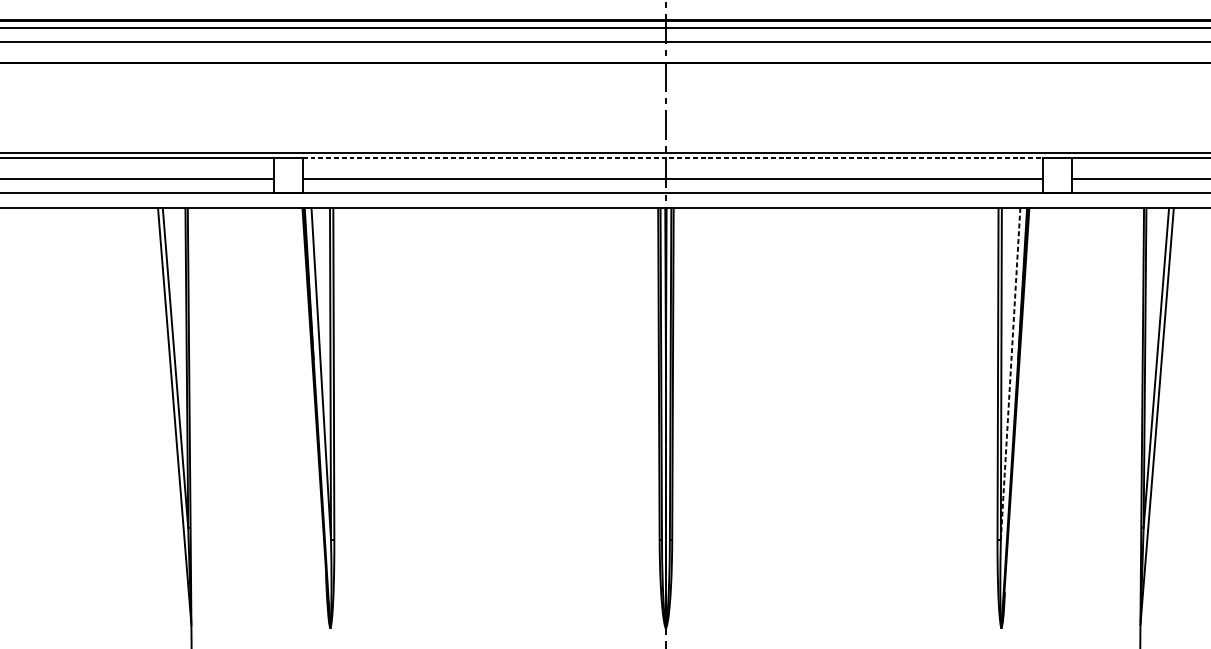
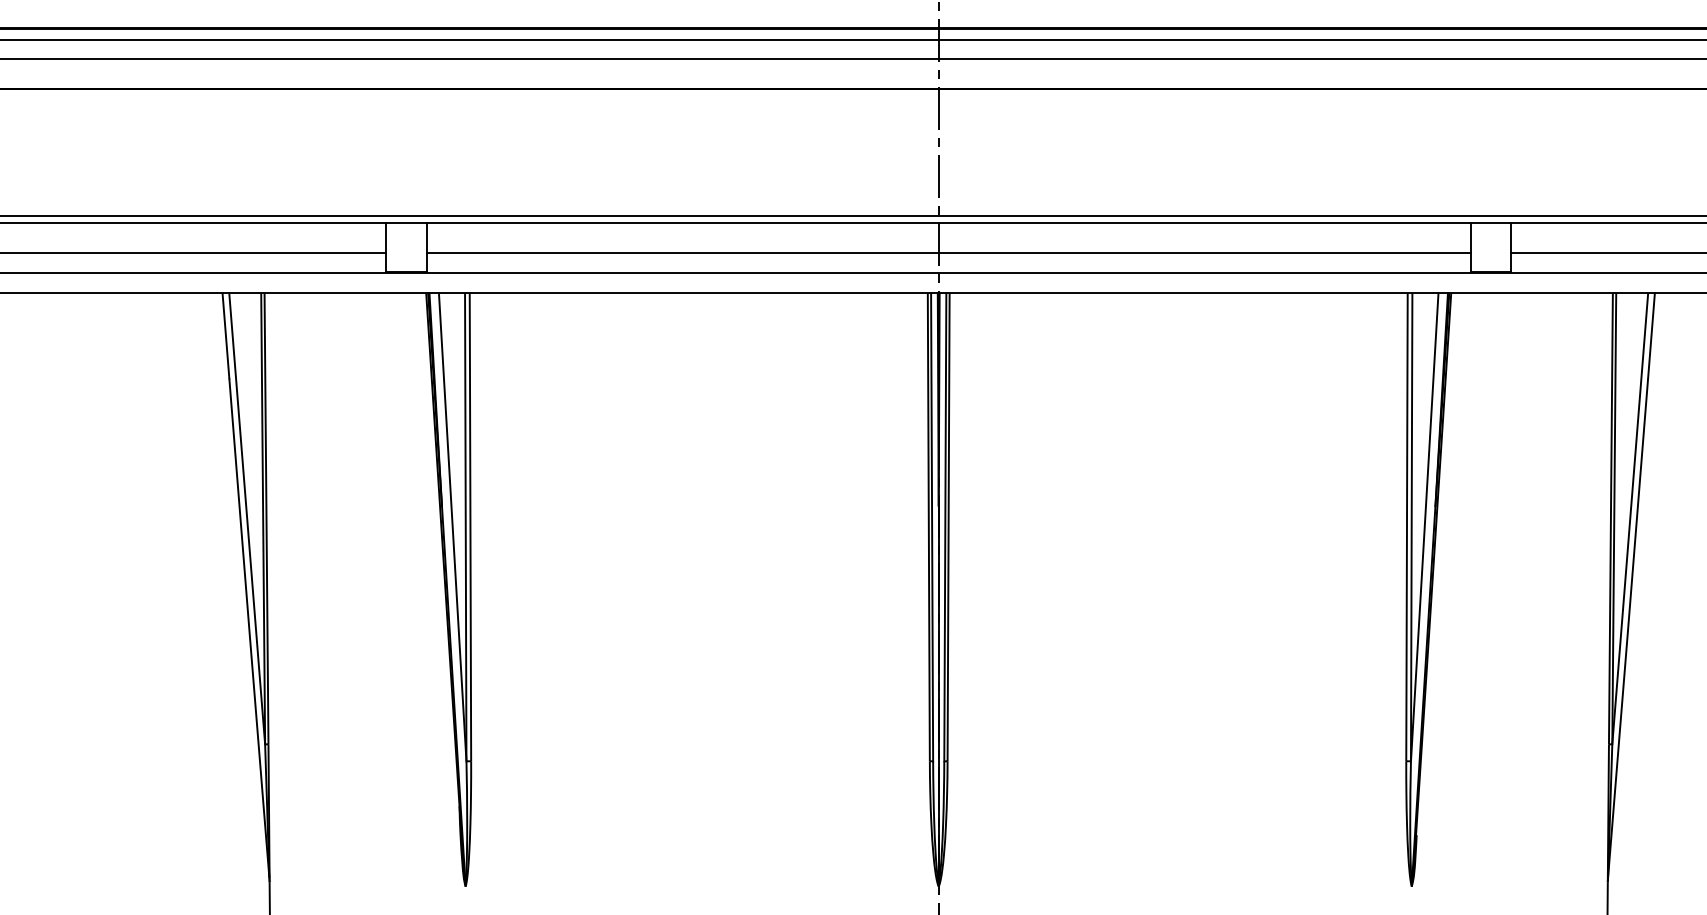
line: (673, 158) -> (949, 223), dashed -> solid
line: (1010, 373) -> (1424, 526), dashed -> solid

